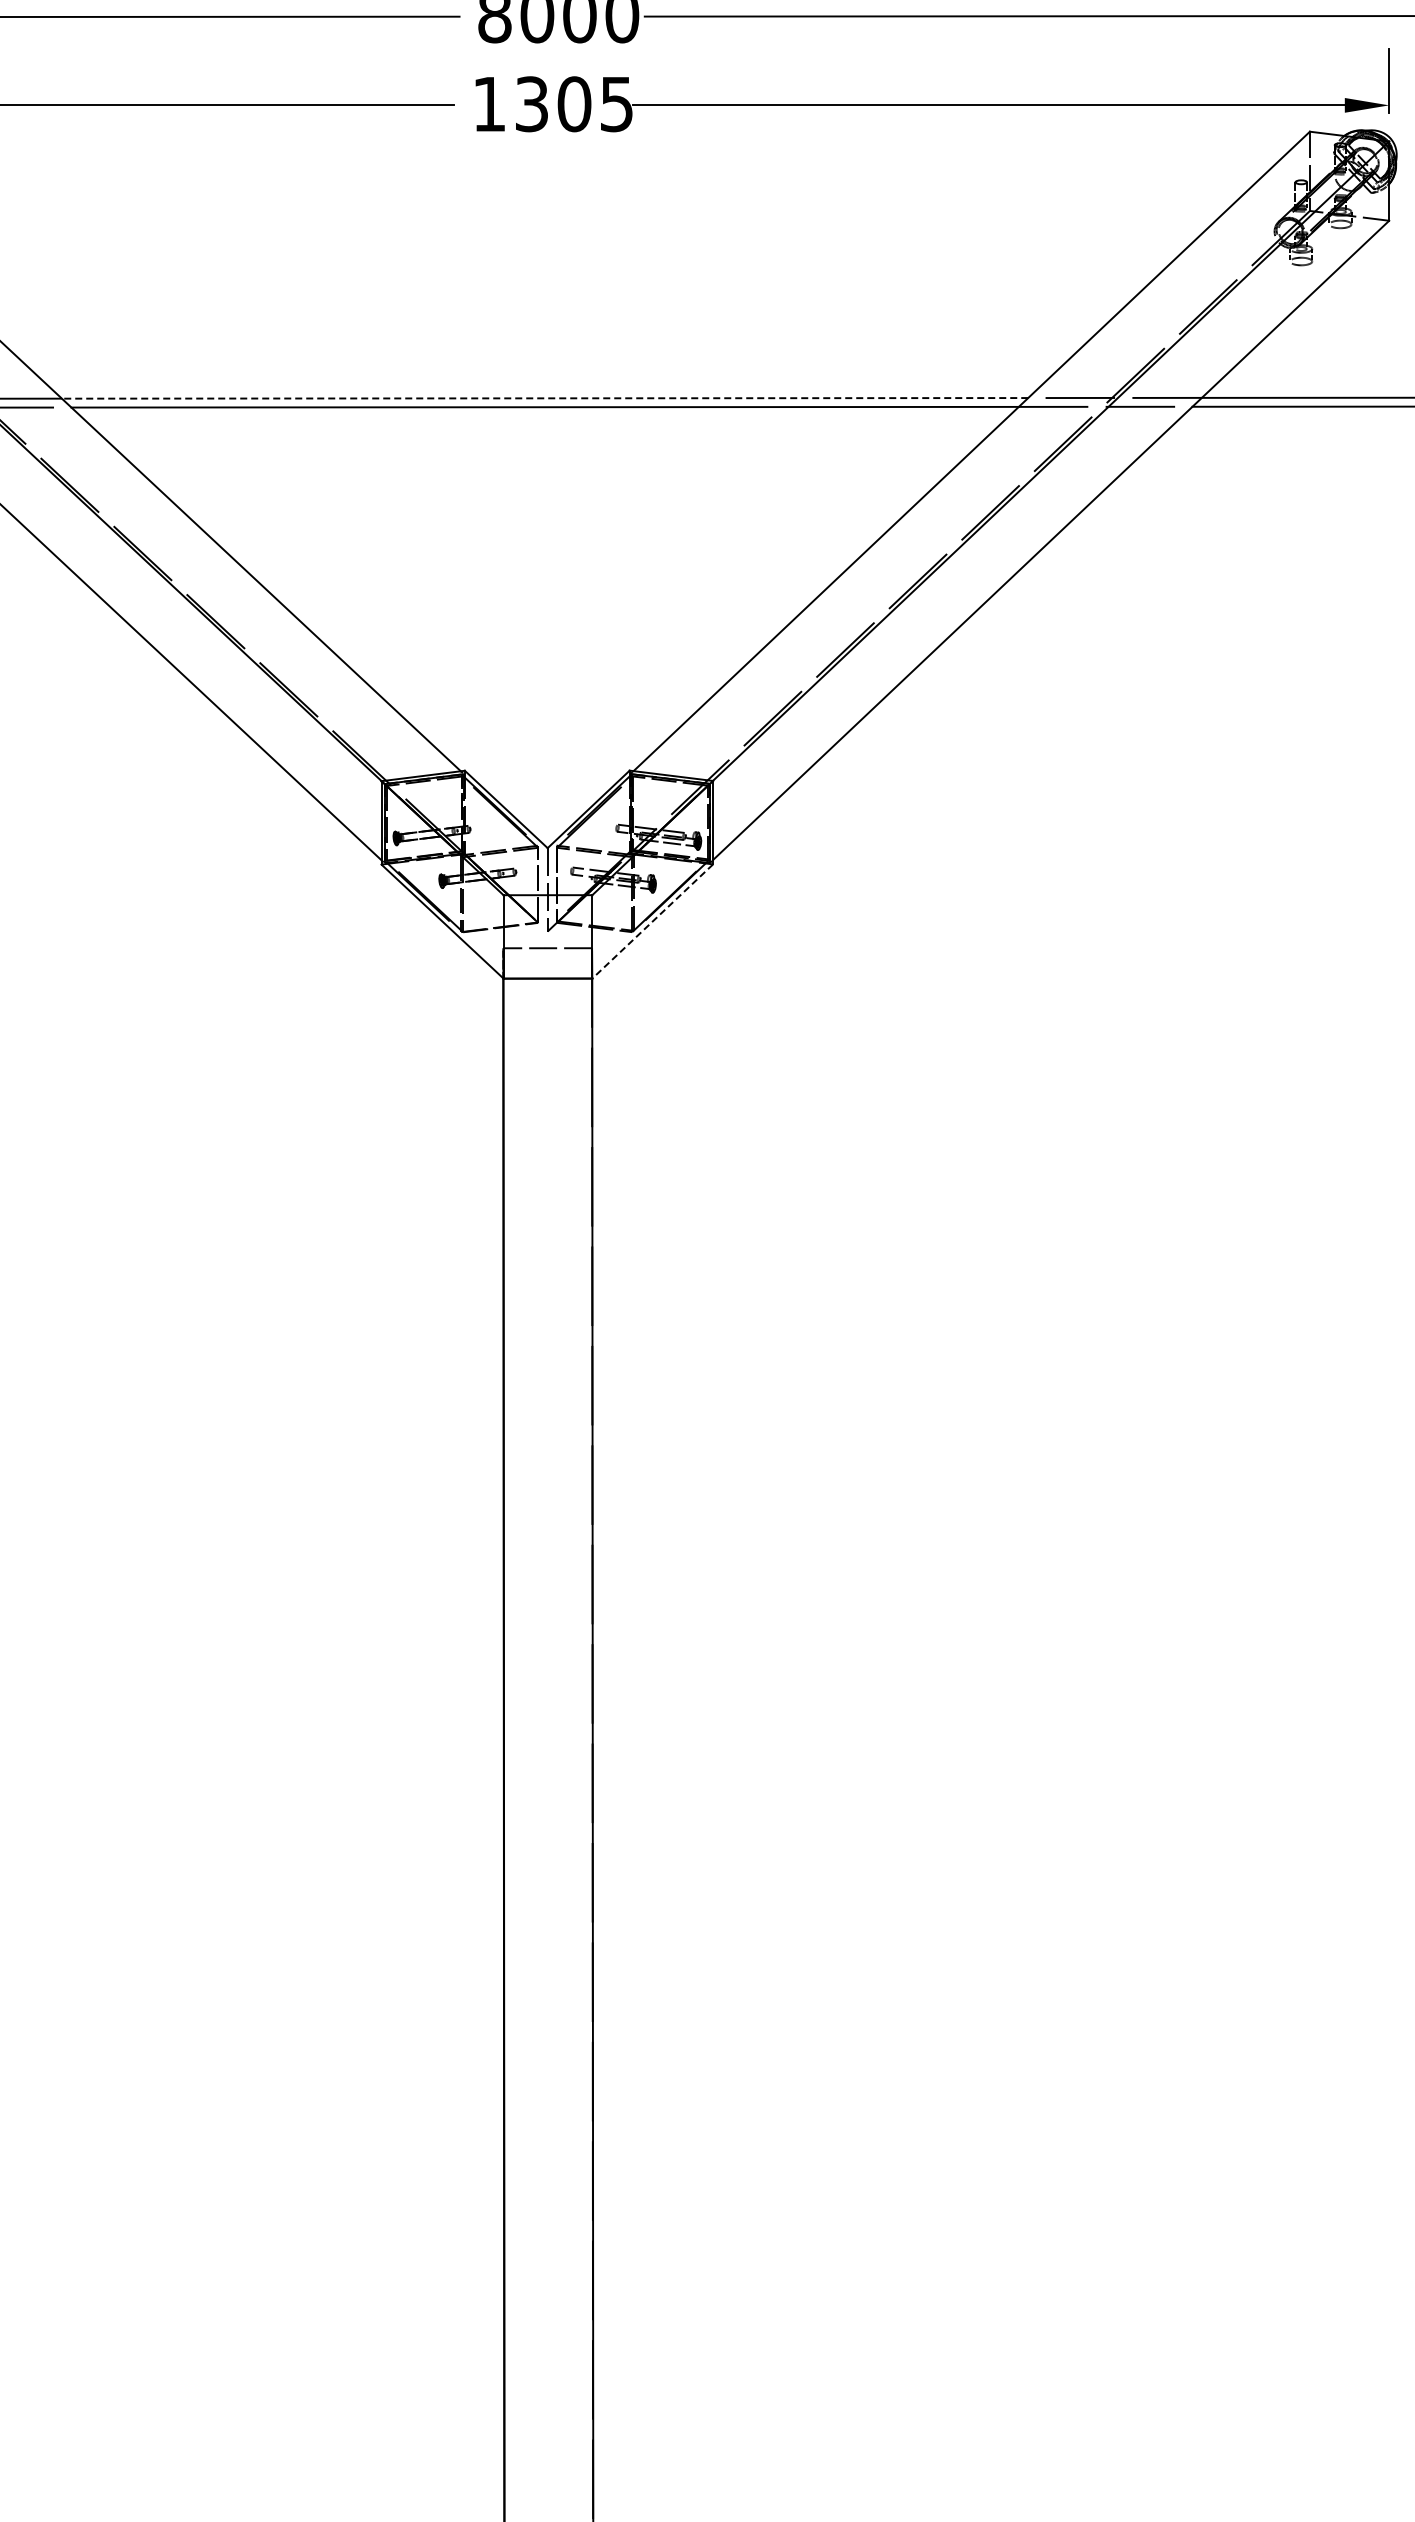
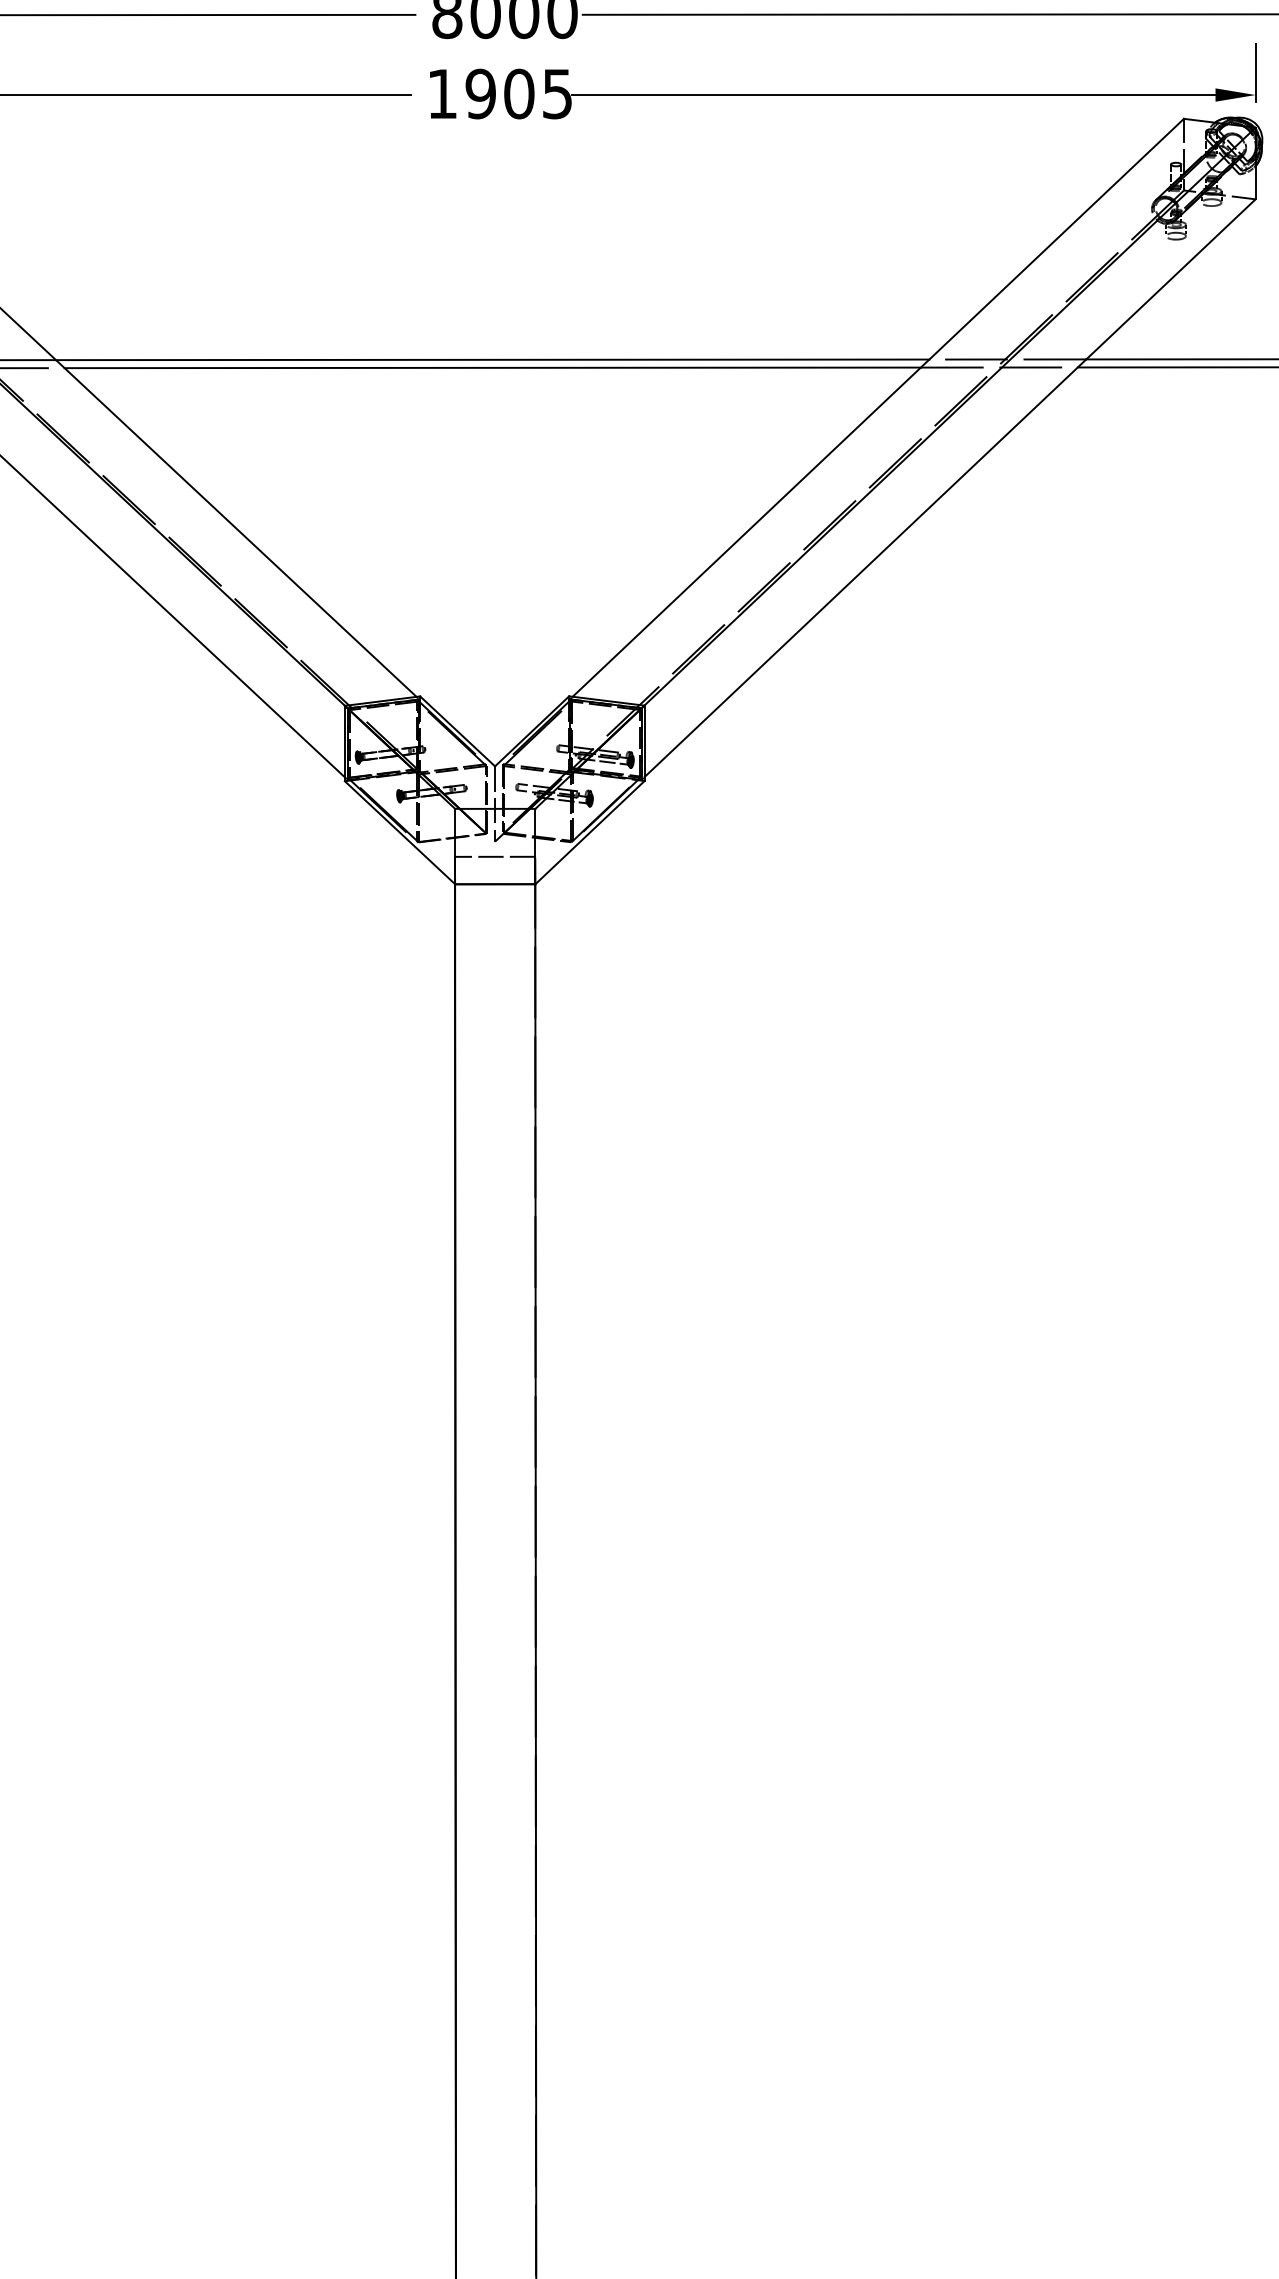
text: (531, 104) -> (480, 94), 1305 -> 1905
line: (544, 398) -> (492, 359), dashed -> solid
line: (652, 921) -> (589, 832), dashed -> solid

